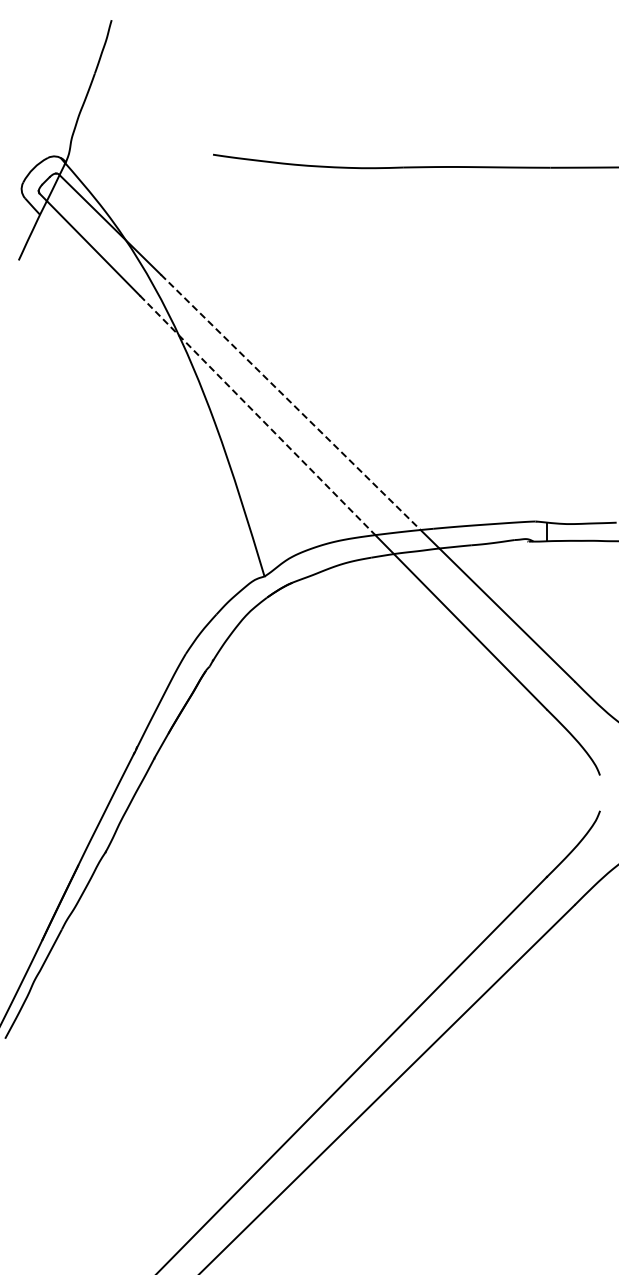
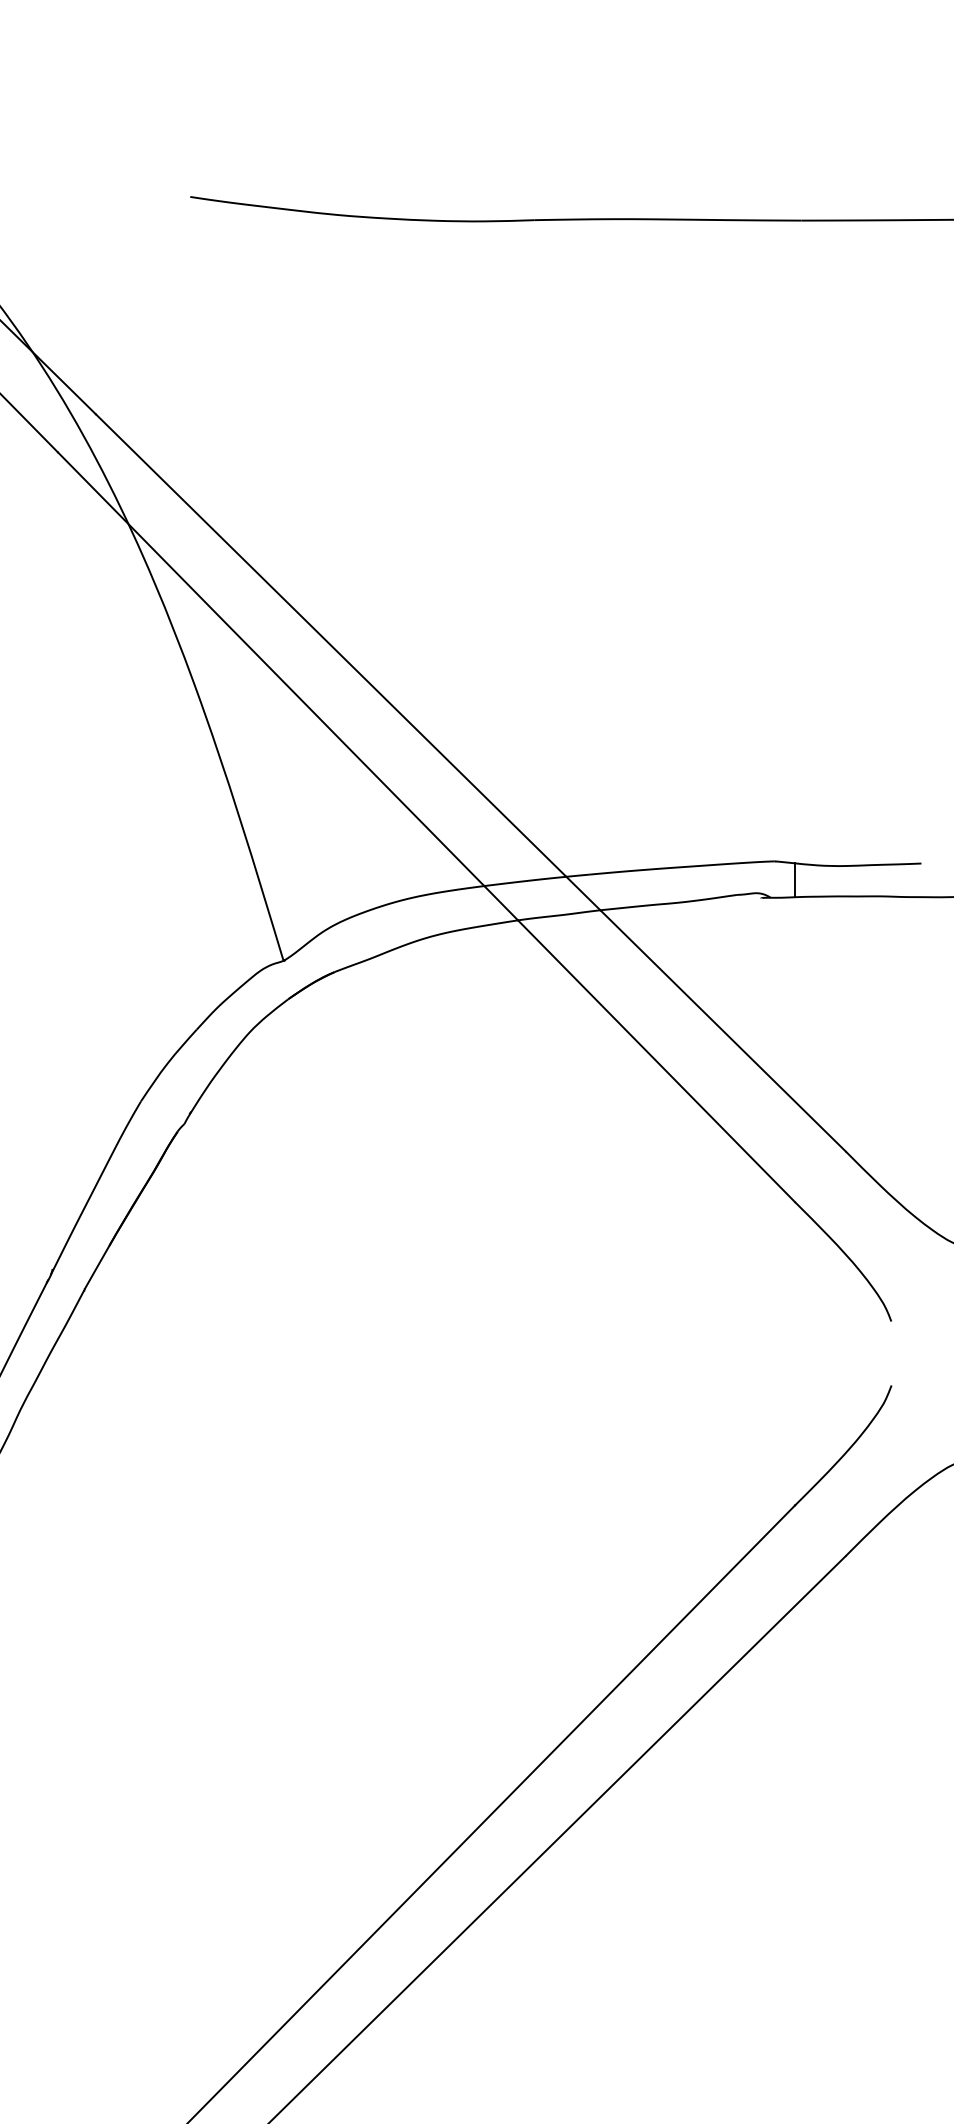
line: (291, 402) -> (332, 645), dashed -> solid
line: (257, 415) -> (270, 669), dashed -> solid

